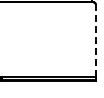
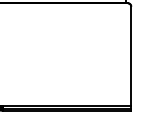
line: (95, 40) -> (130, 55), dashed -> solid

